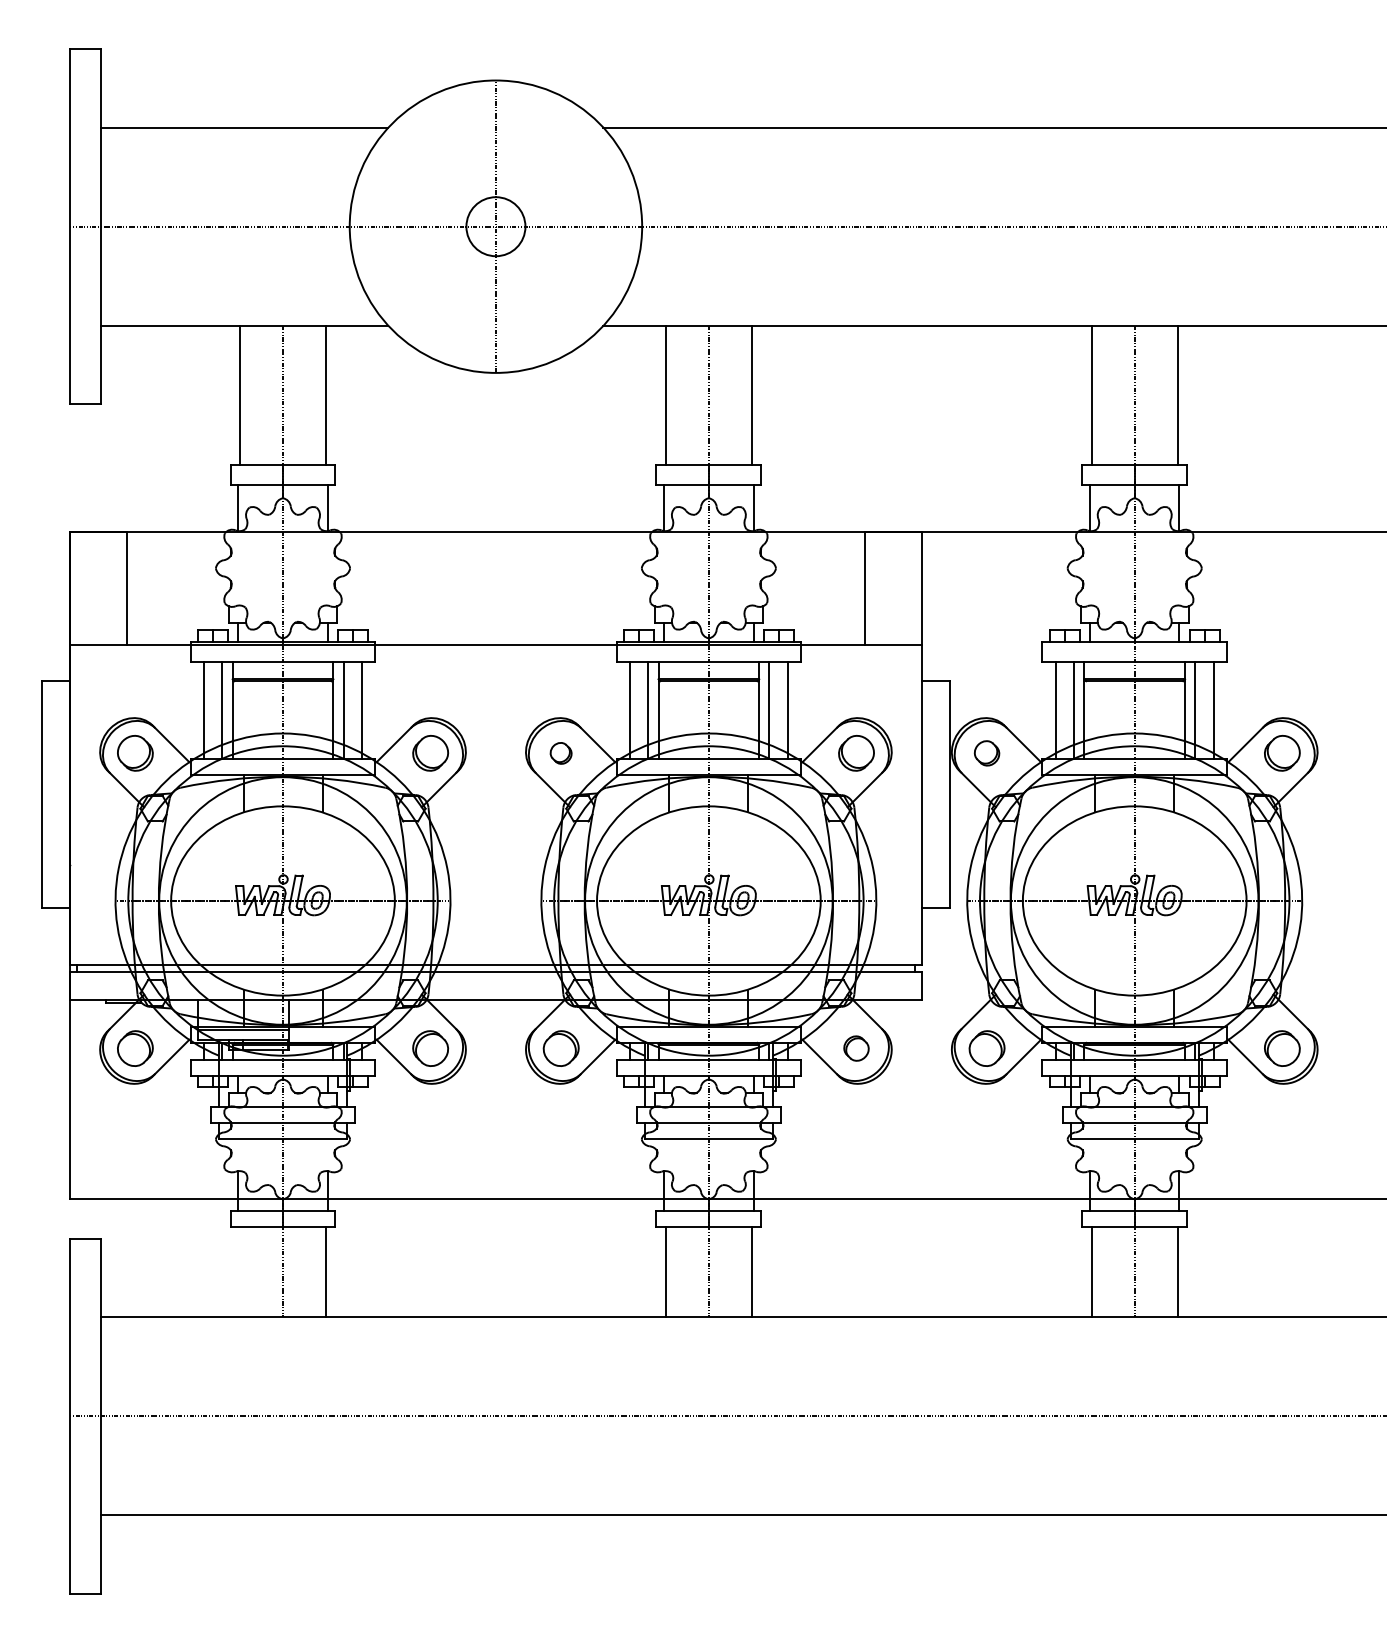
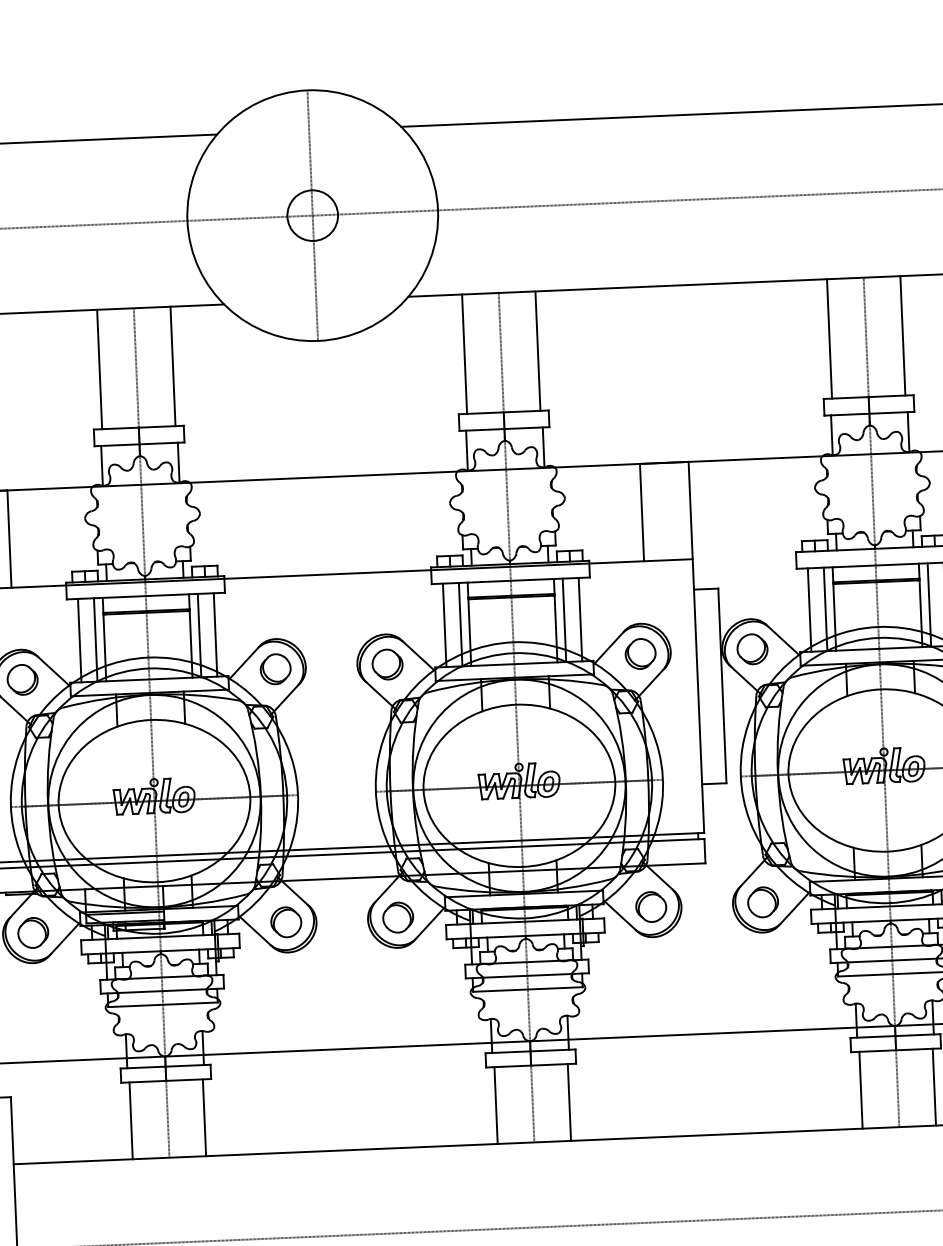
part: (560, 753) -> (386, 664), size x1.67
part: (986, 753) -> (752, 649), size x1.43
part: (856, 1048) -> (651, 906), size x1.43
line: (240, 1272) -> (131, 1121), added

